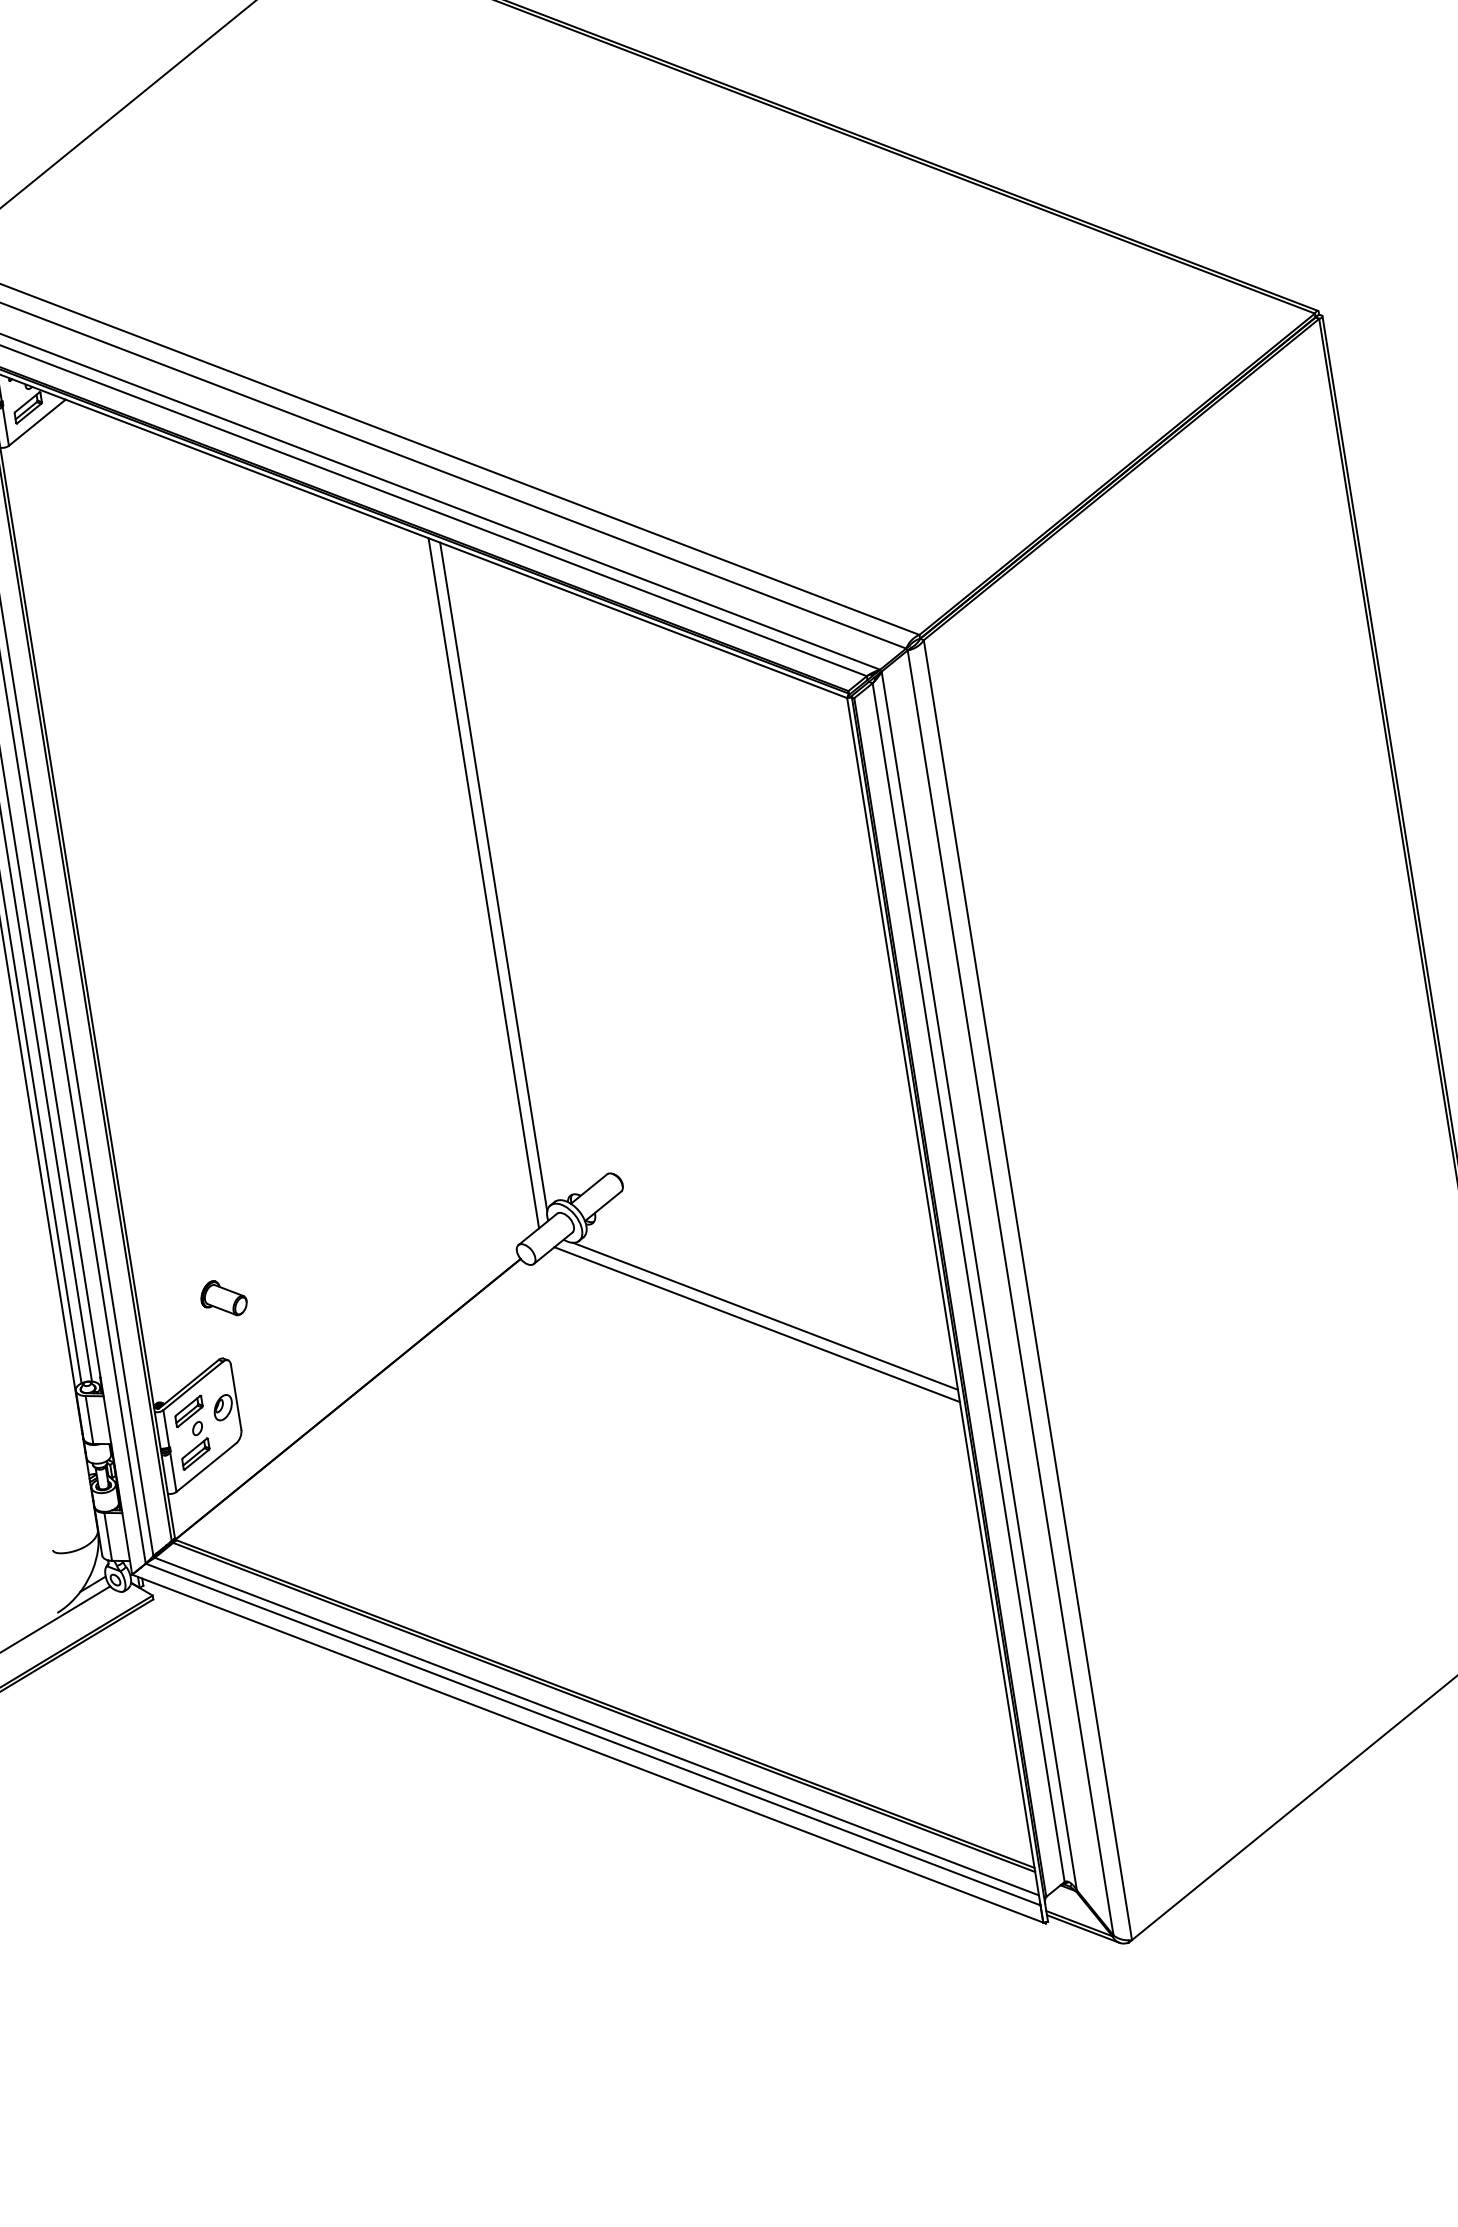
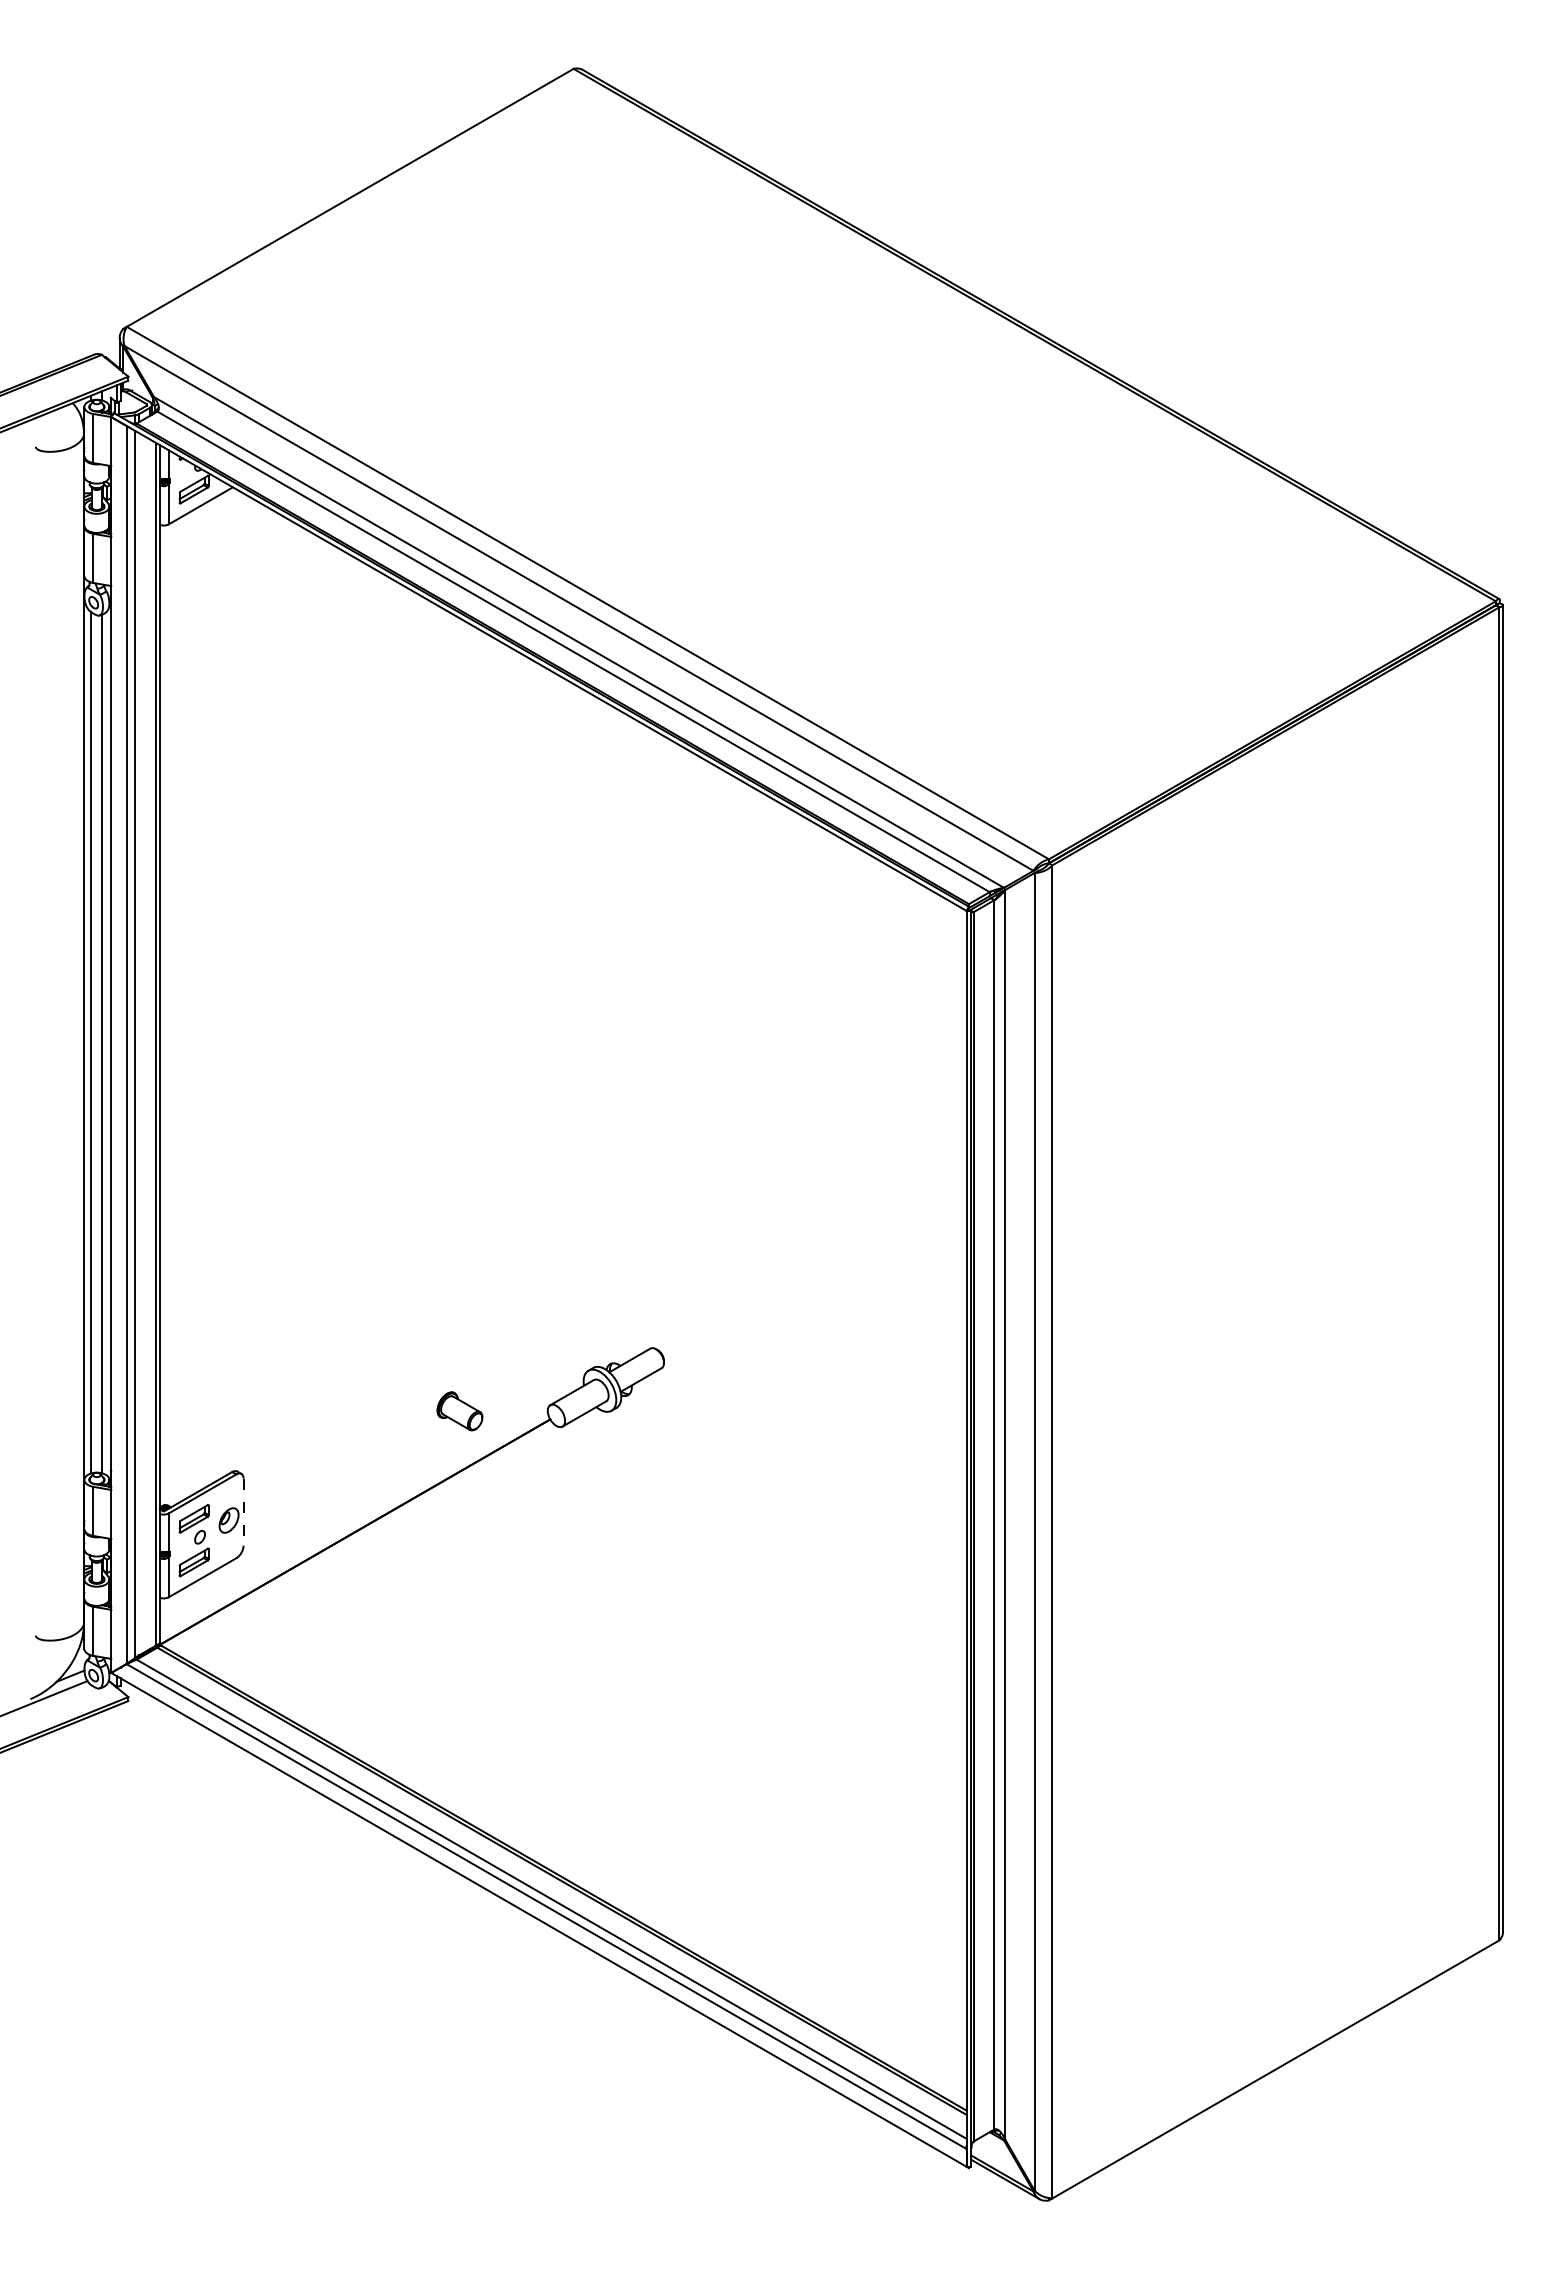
line: (493, 876) -> (584, 1032), removed
line: (483, 882) -> (573, 1037), removed
part: (223, 1298) -> (459, 1411), moved
line: (765, 1315) -> (785, 1515), removed
line: (756, 1324) -> (775, 1522), removed
line: (236, 1397) -> (243, 1512), solid -> dashed

